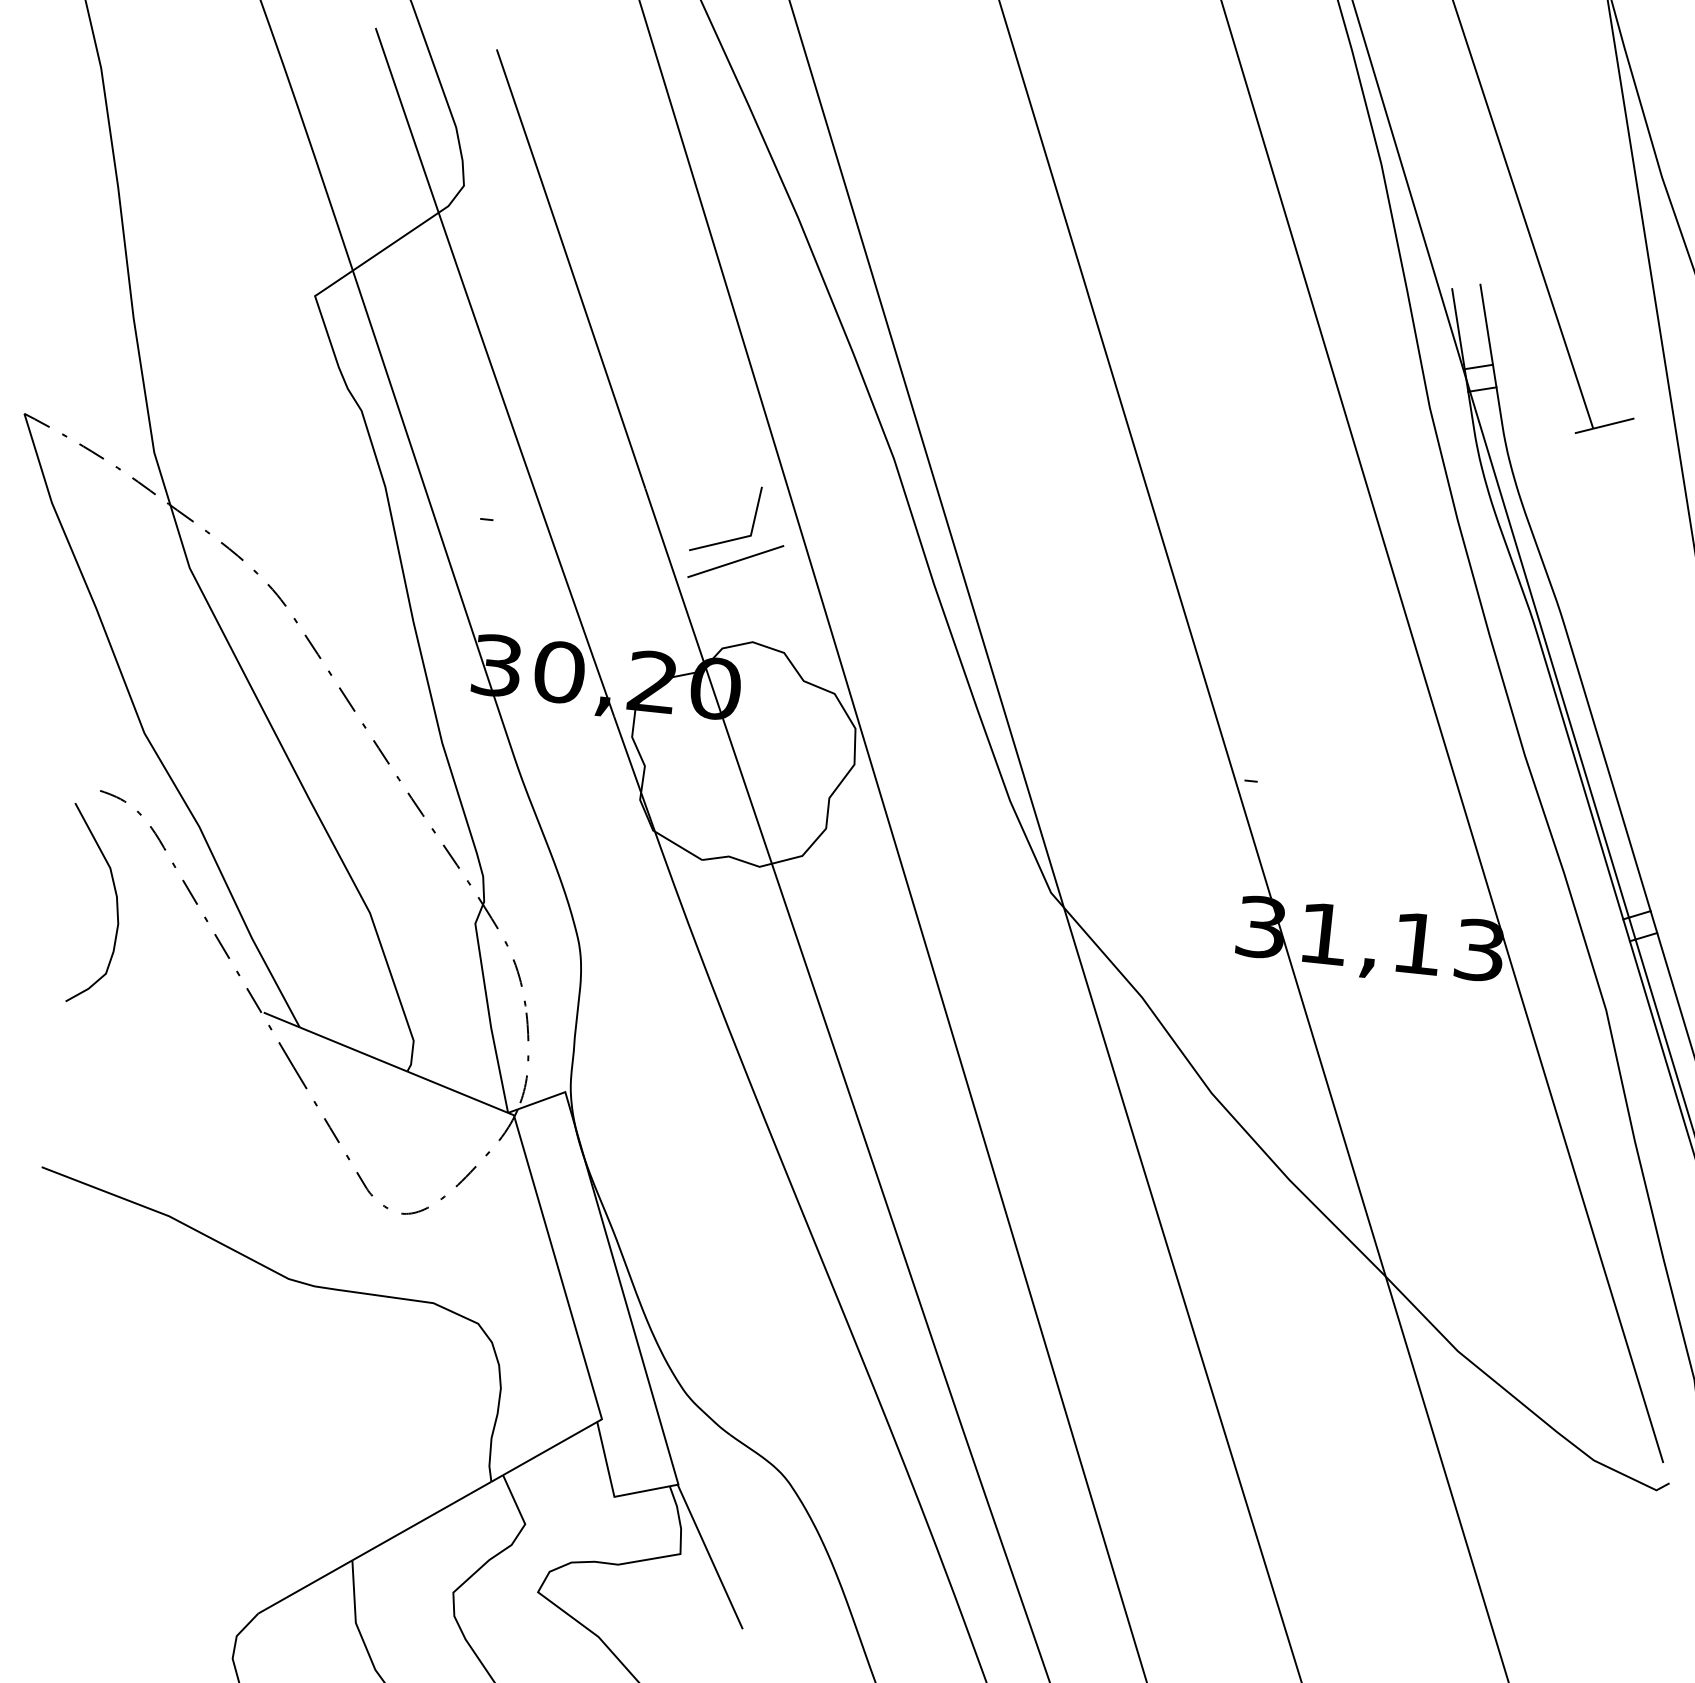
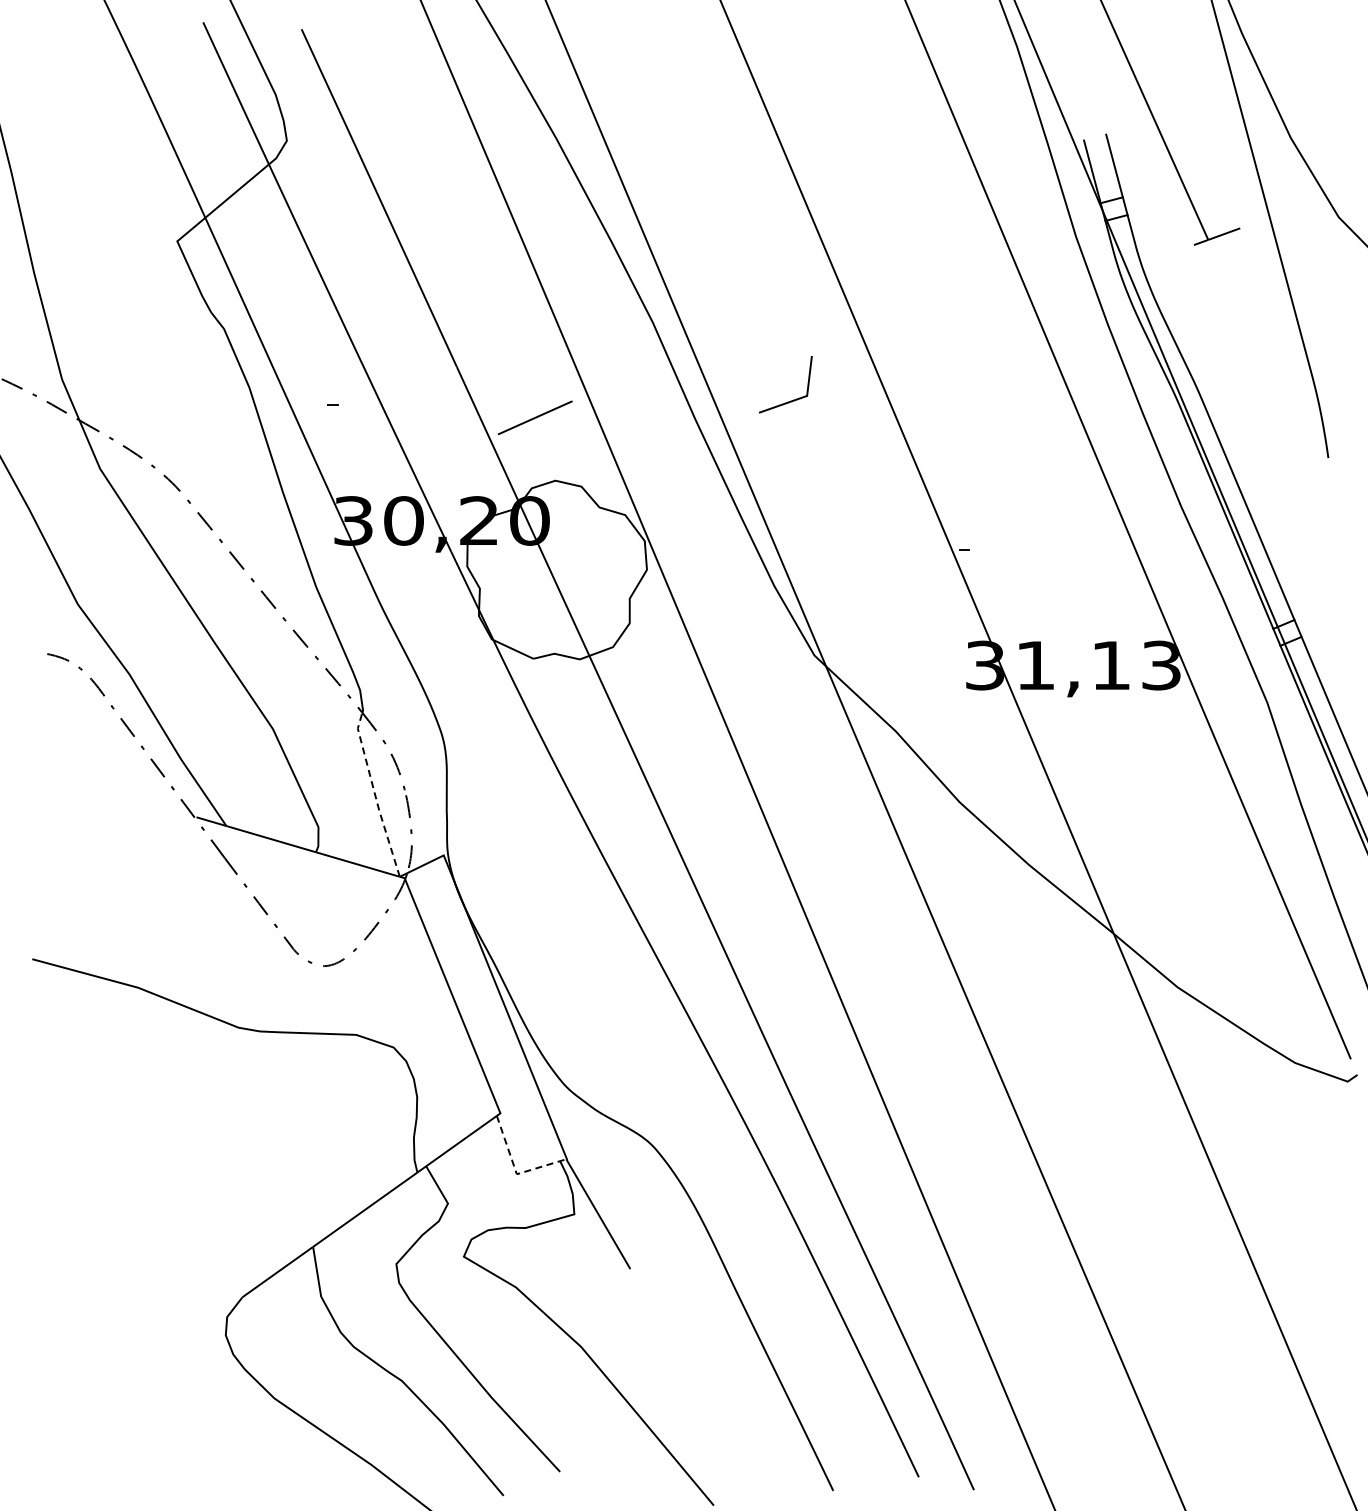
line: (729, 539) -> (790, 400), moved
curve: (115, 905) -> (69, 744), removed
line: (488, 1008) -> (375, 795), solid -> dashed
line: (613, 1492) -> (515, 1170), solid -> dashed

